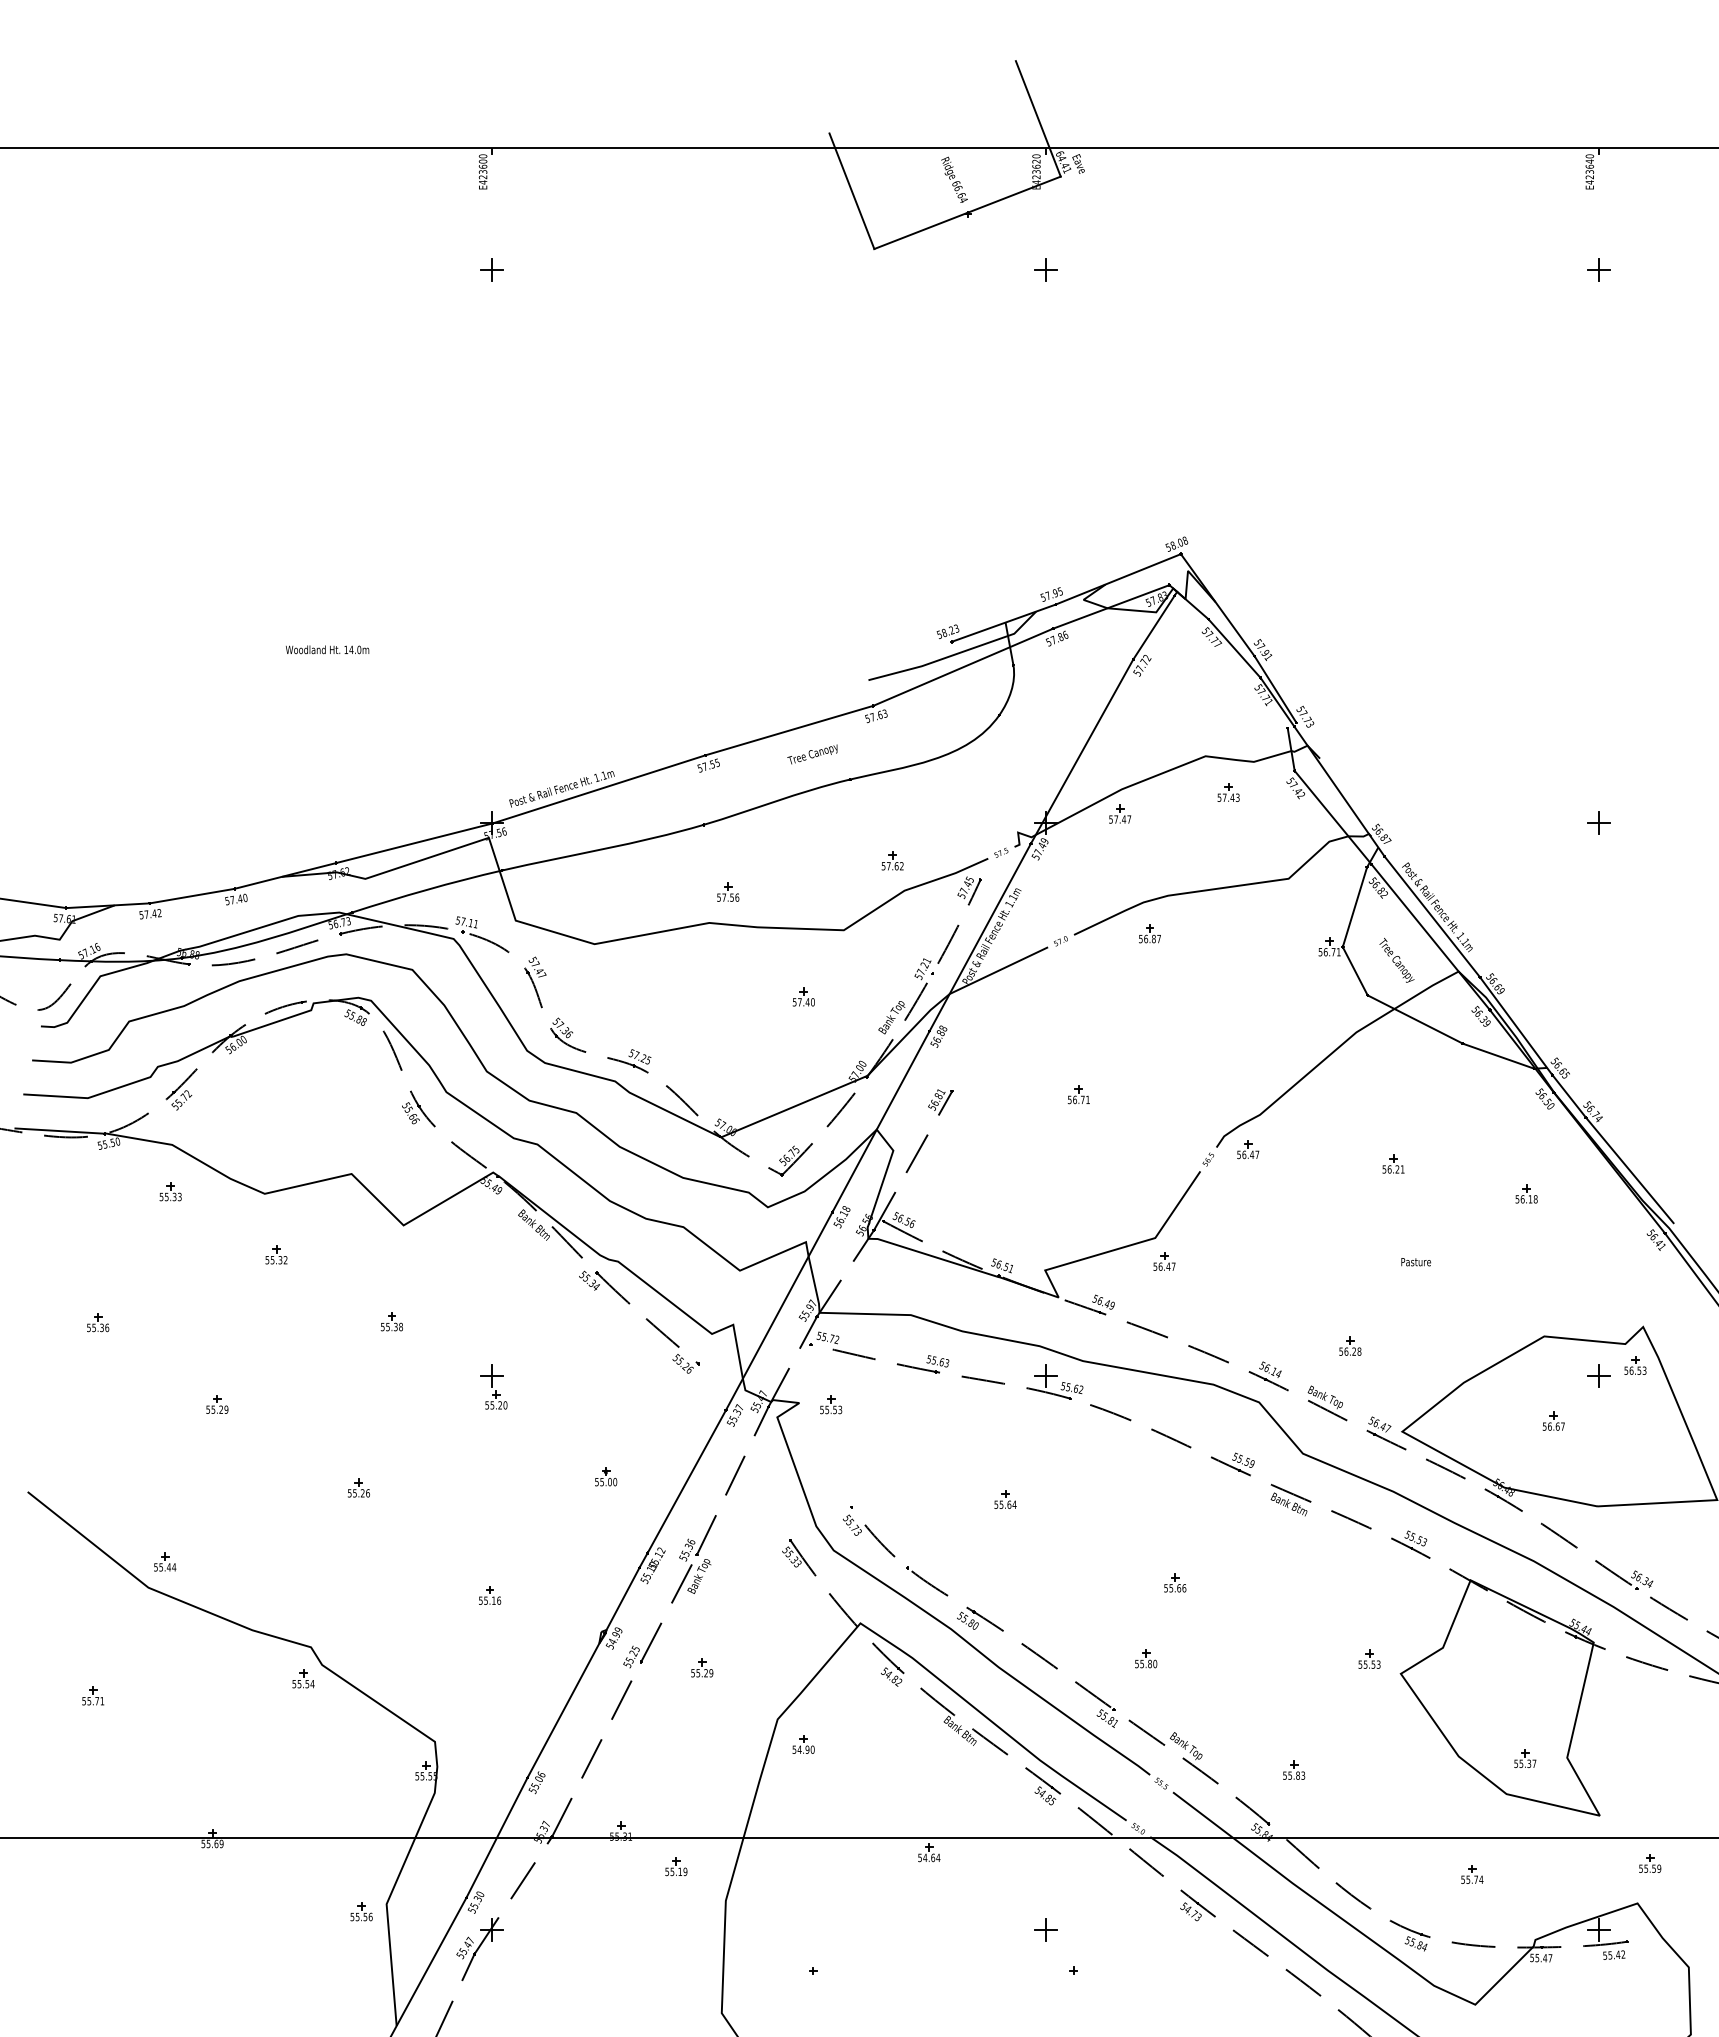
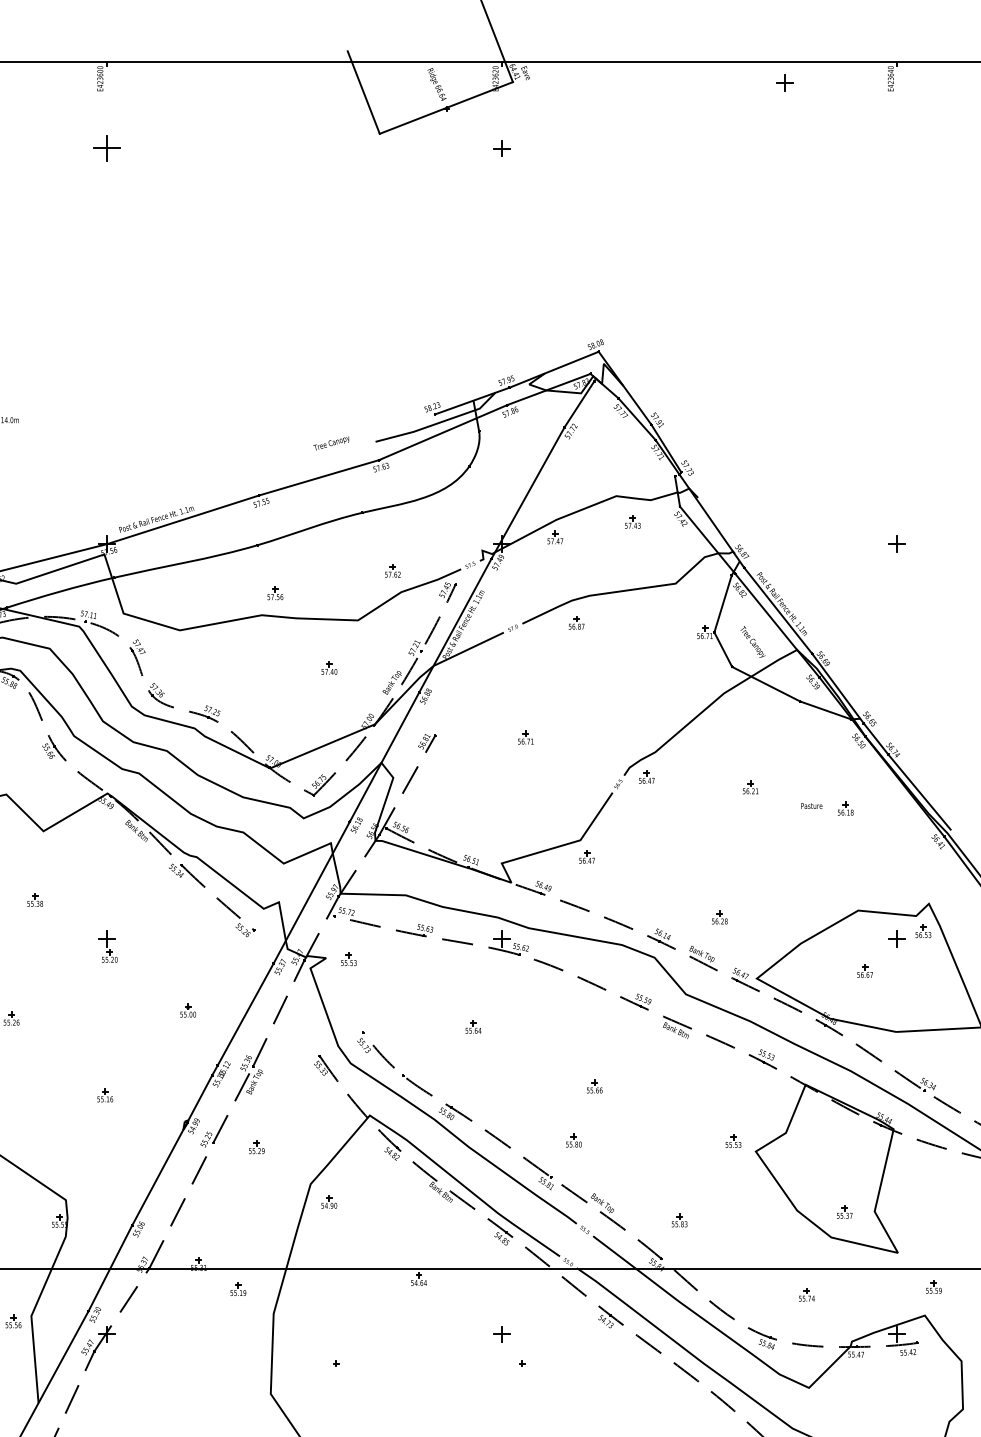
part: (491, 269) -> (106, 148), size x1.6
part: (1598, 269) -> (784, 82), moved
text: (812, 754) -> (331, 443), moved
text: (1416, 1262) -> (812, 806), moved

